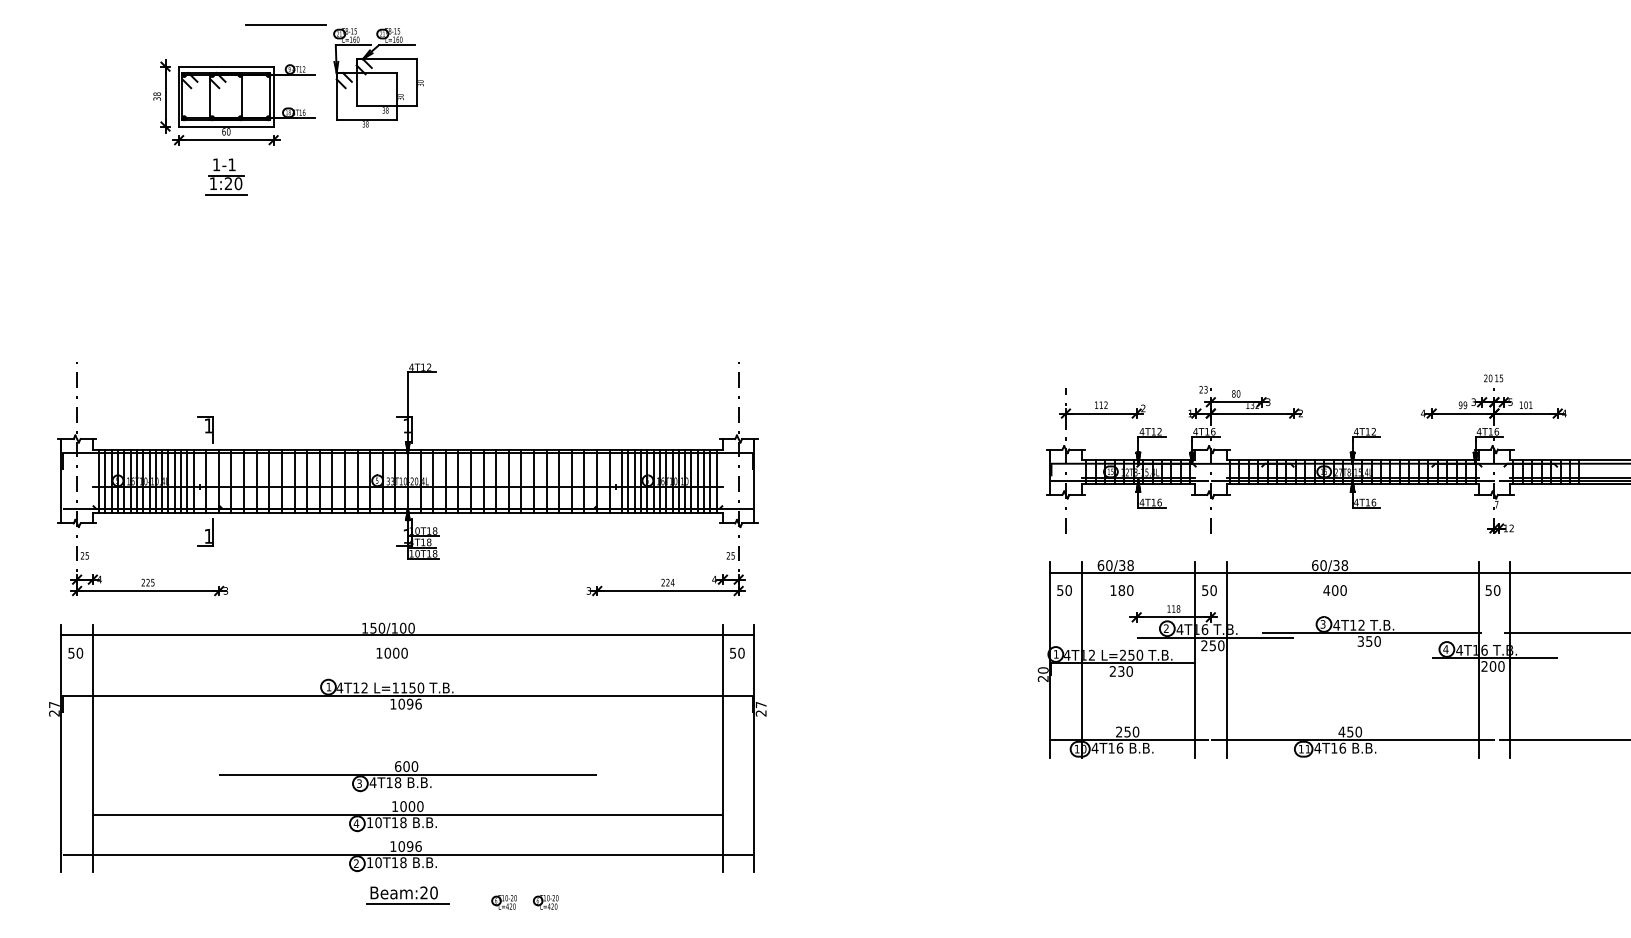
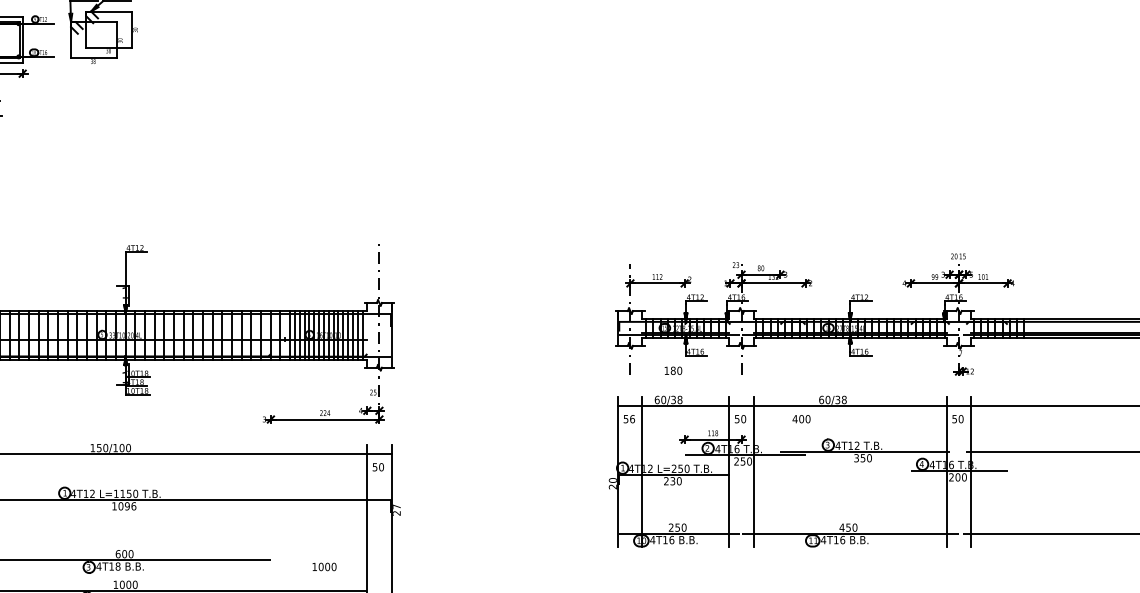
text: (1068, 590) -> (632, 419), 50 -> 56
text: (1121, 590) -> (673, 370), moved
text: (1334, 590) -> (801, 419), moved
text: (391, 652) -> (324, 566), moved

